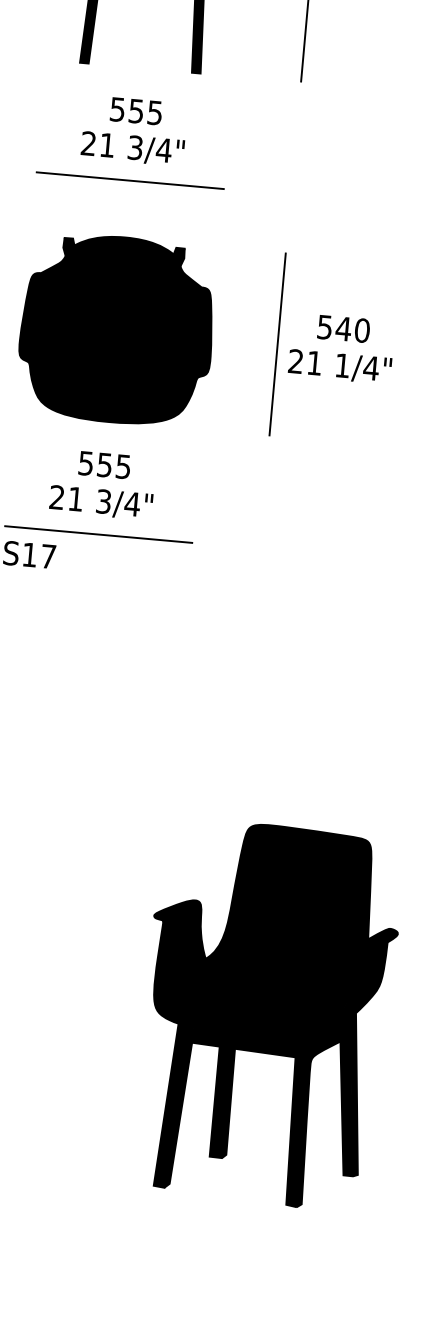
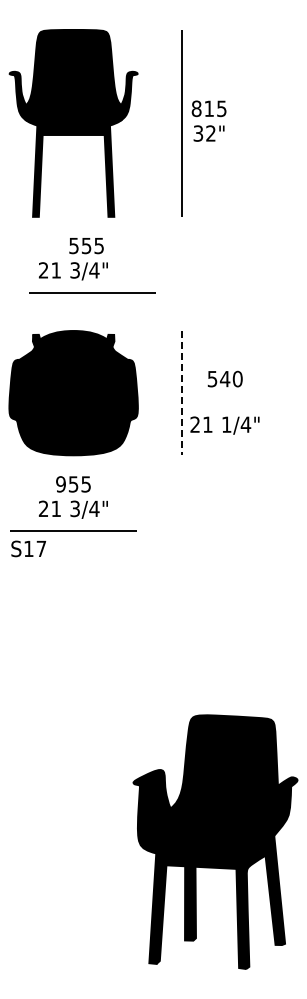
text: (136, 112) -> (86, 246), moved
line: (130, 180) -> (92, 292), moved
line: (276, 344) -> (181, 393), solid -> dashed
text: (339, 366) -> (224, 425), moved
text: (85, 463) -> (60, 484), 555 -> 955

